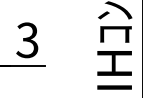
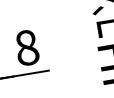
text: (27, 40) -> (26, 48), 3 -> 8

